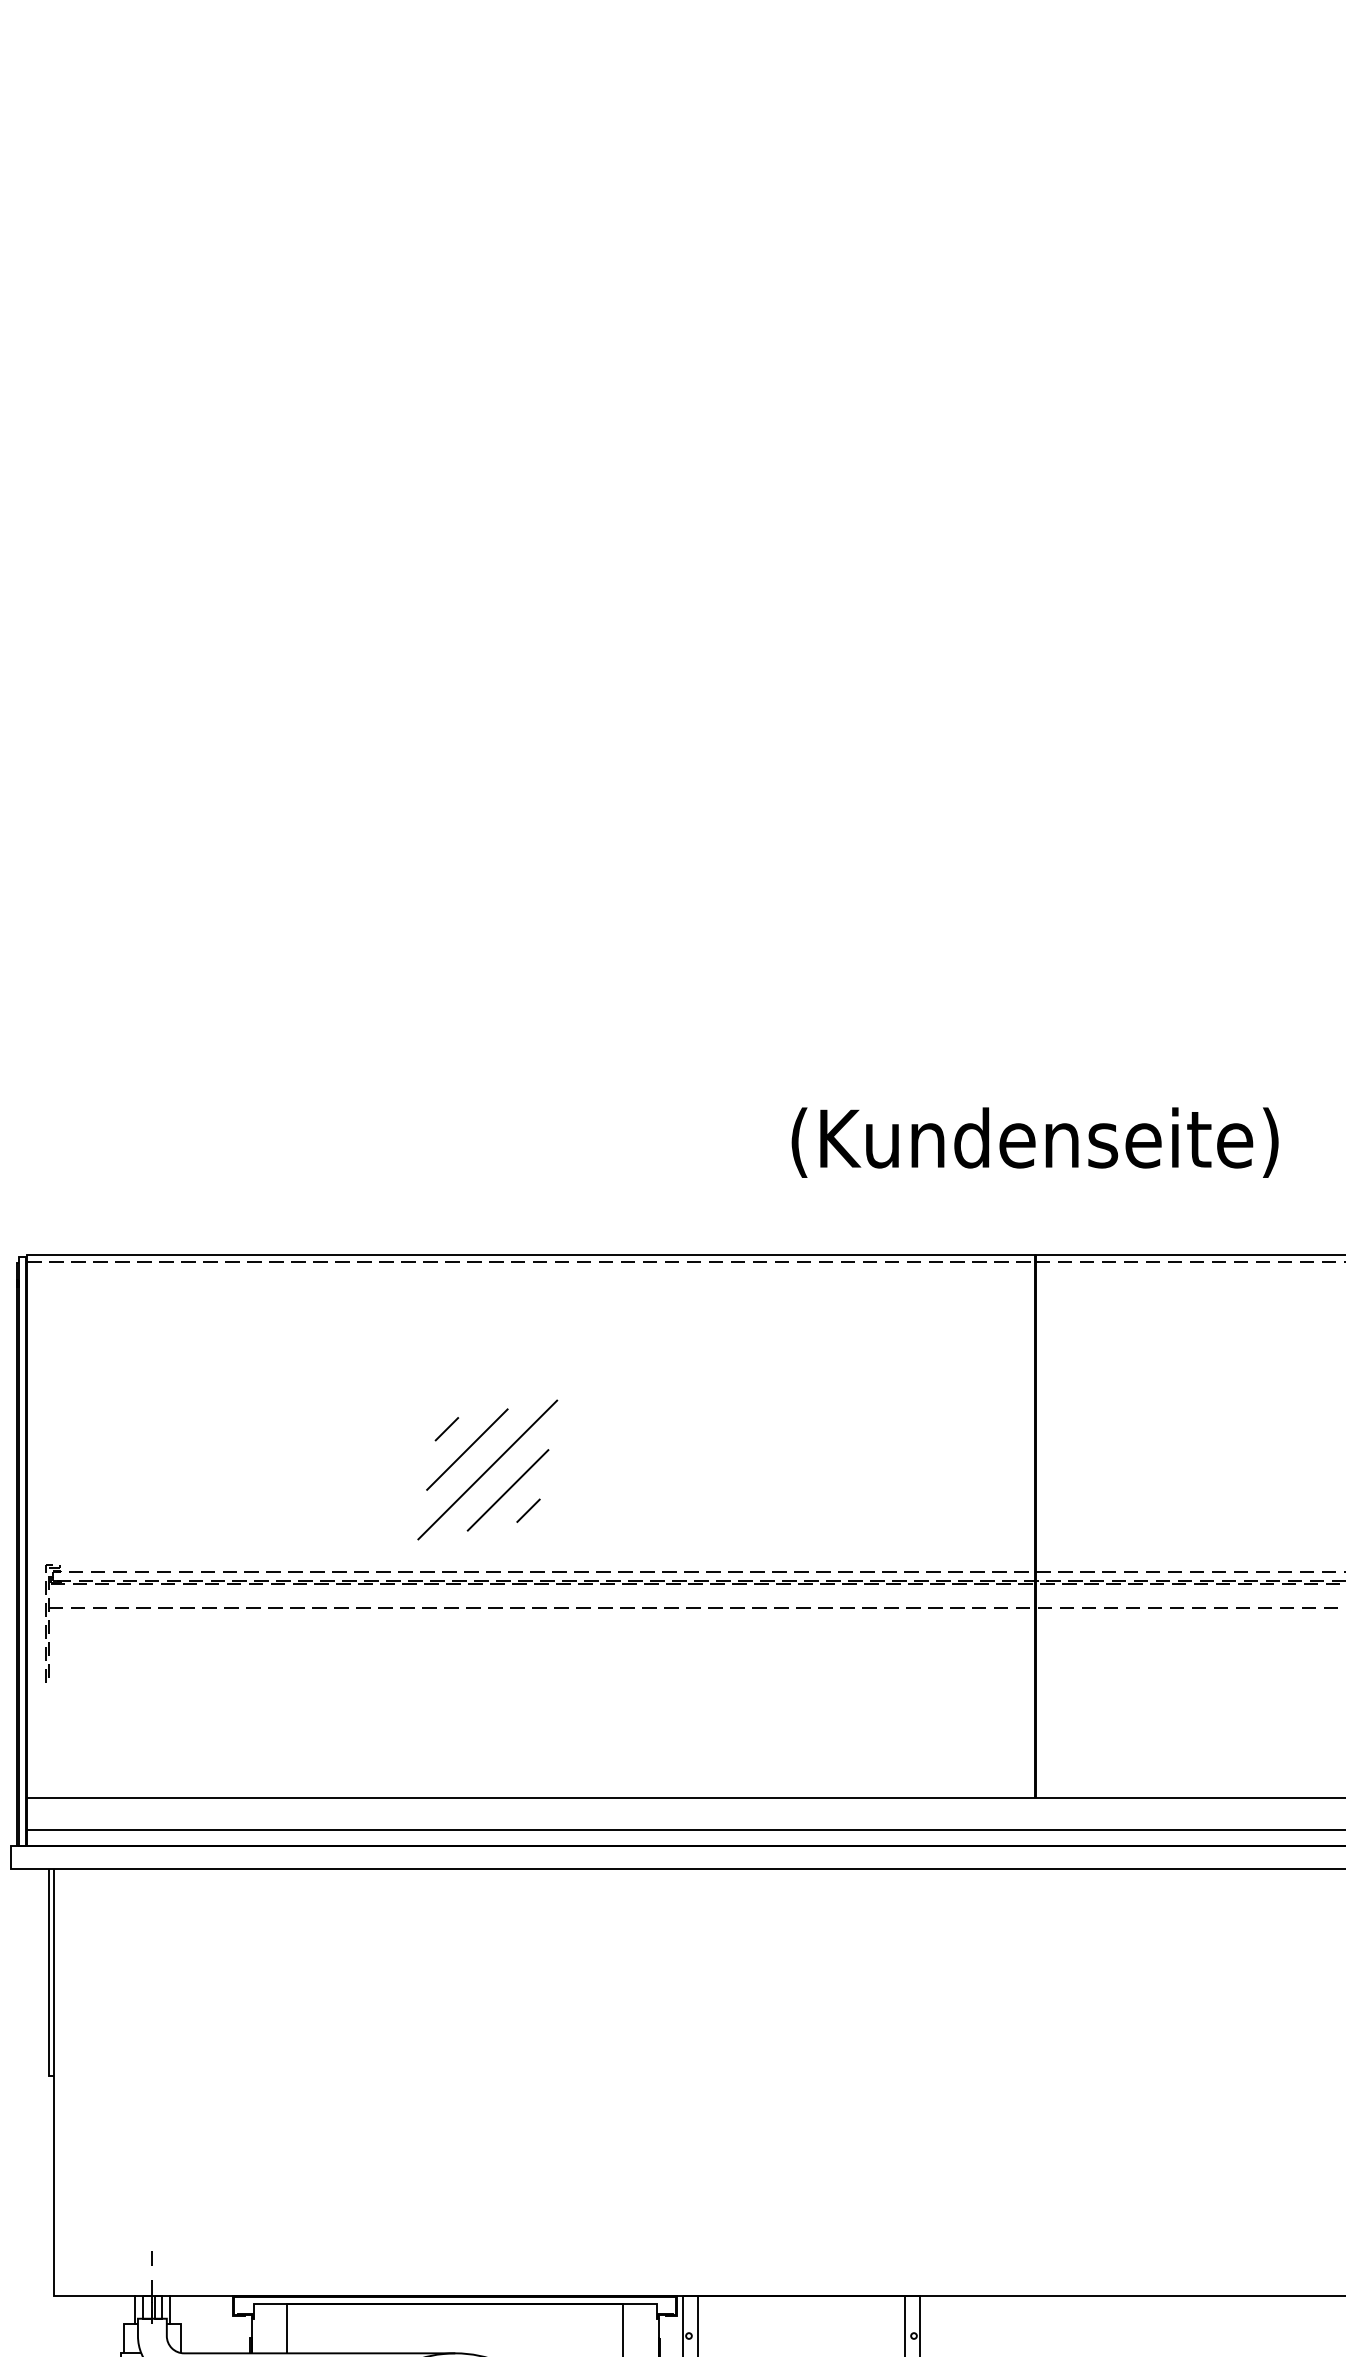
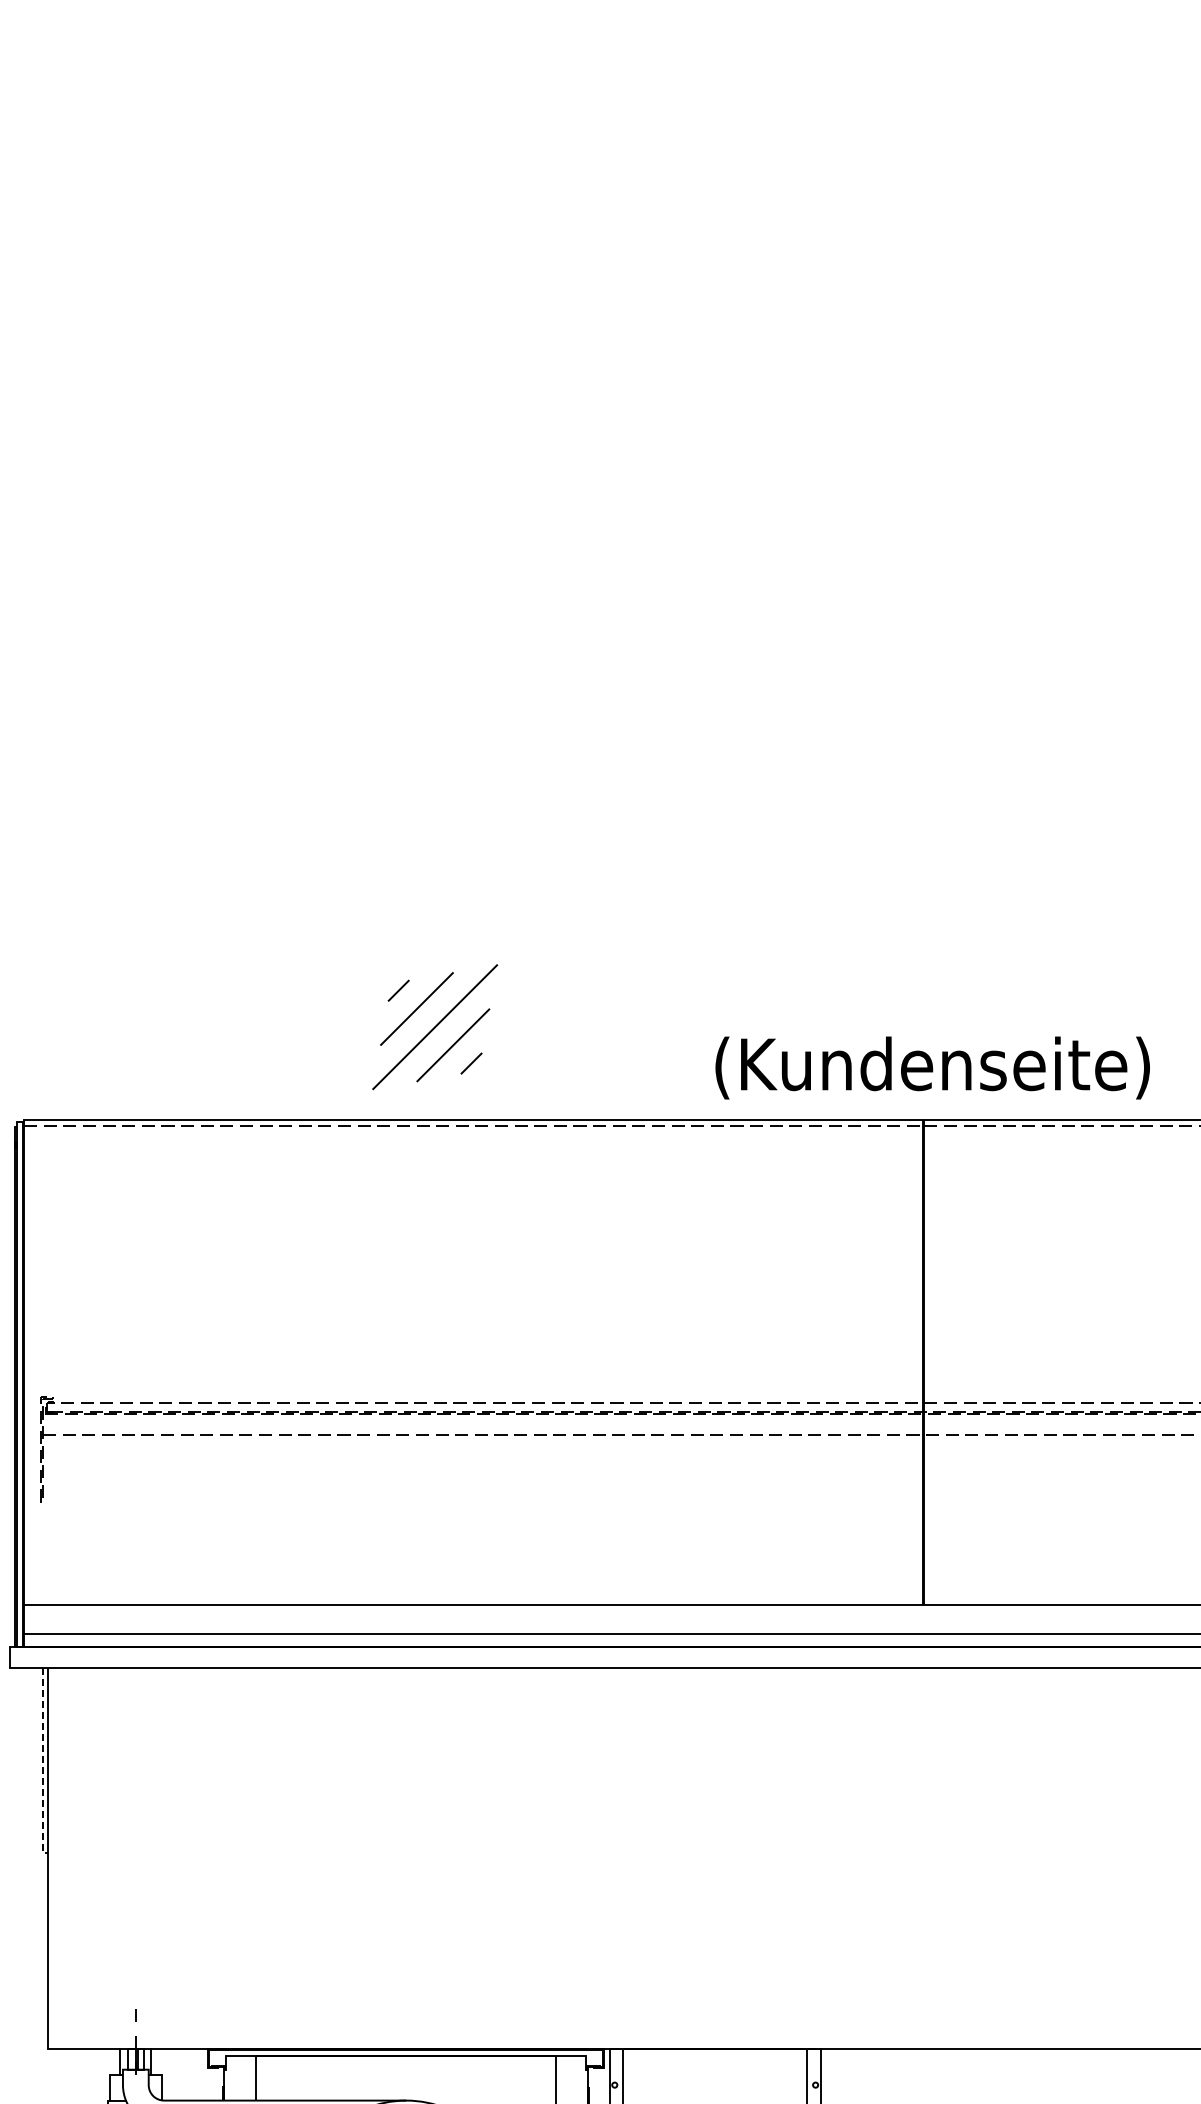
text: (1034, 1142) -> (932, 1067), moved
part: (488, 1470) -> (435, 1027), moved
line: (48, 1976) -> (43, 1764), solid -> dashed

